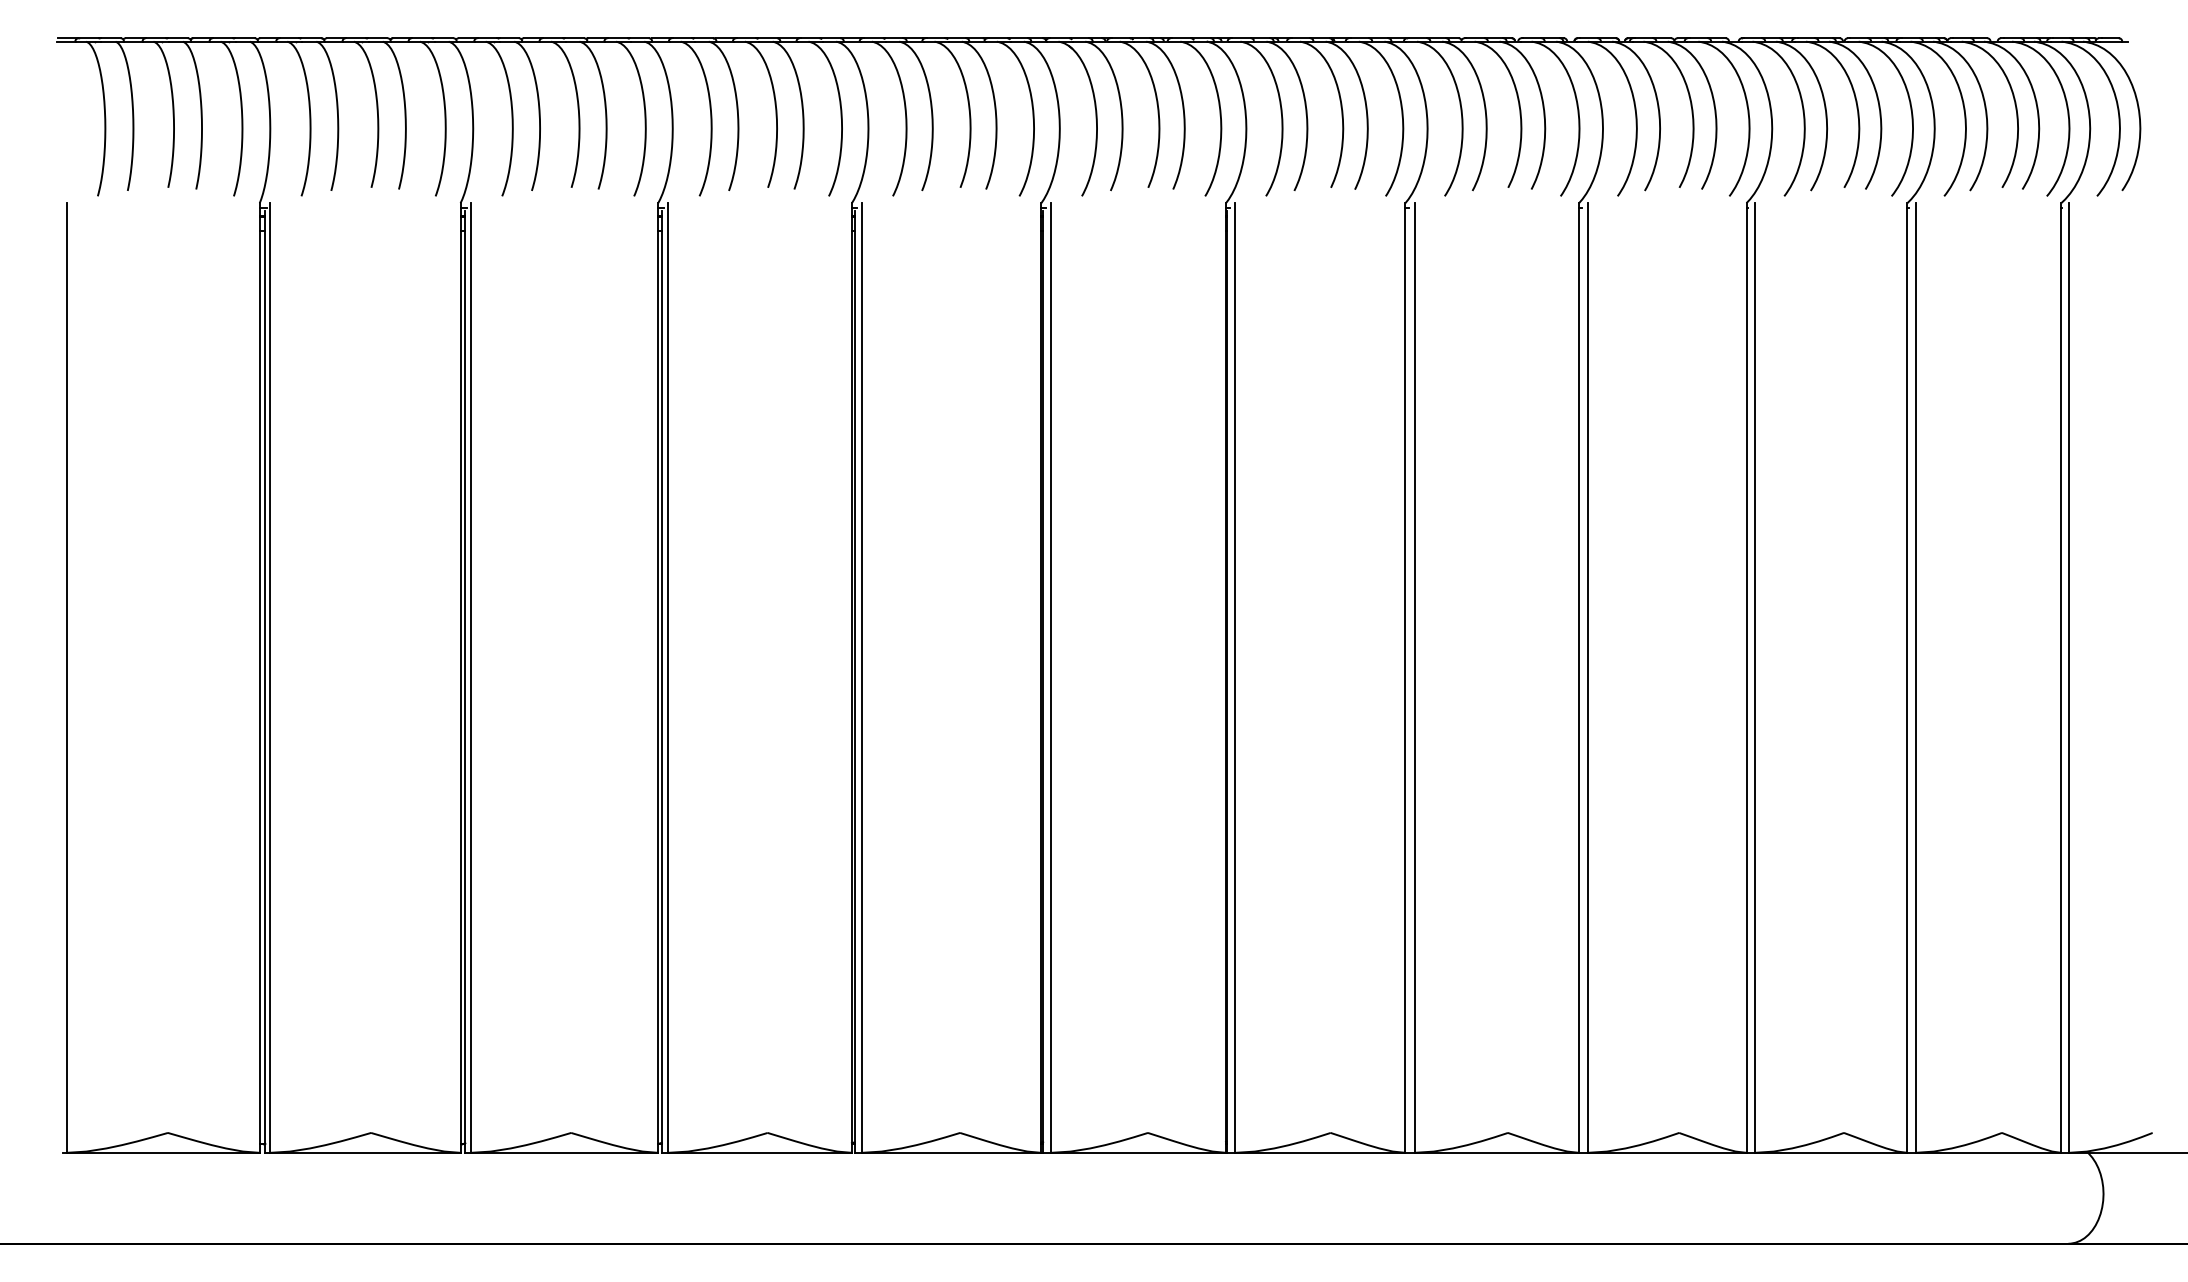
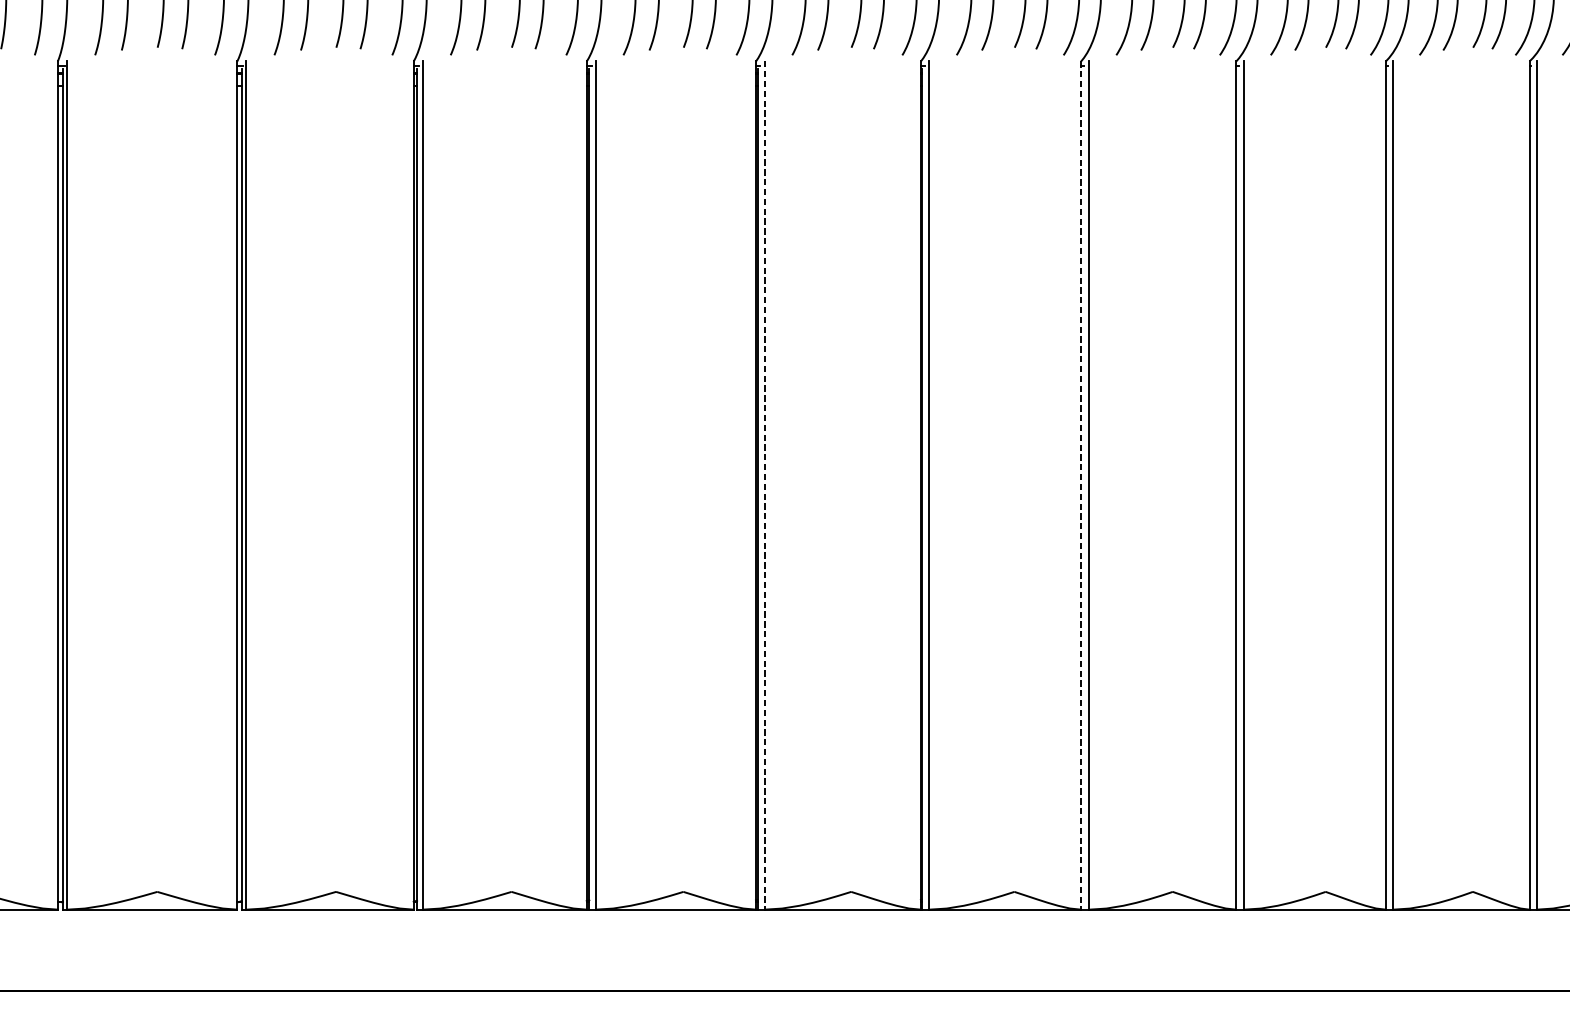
line: (1051, 677) -> (765, 485), solid -> dashed
line: (1405, 677) -> (1081, 485), solid -> dashed

